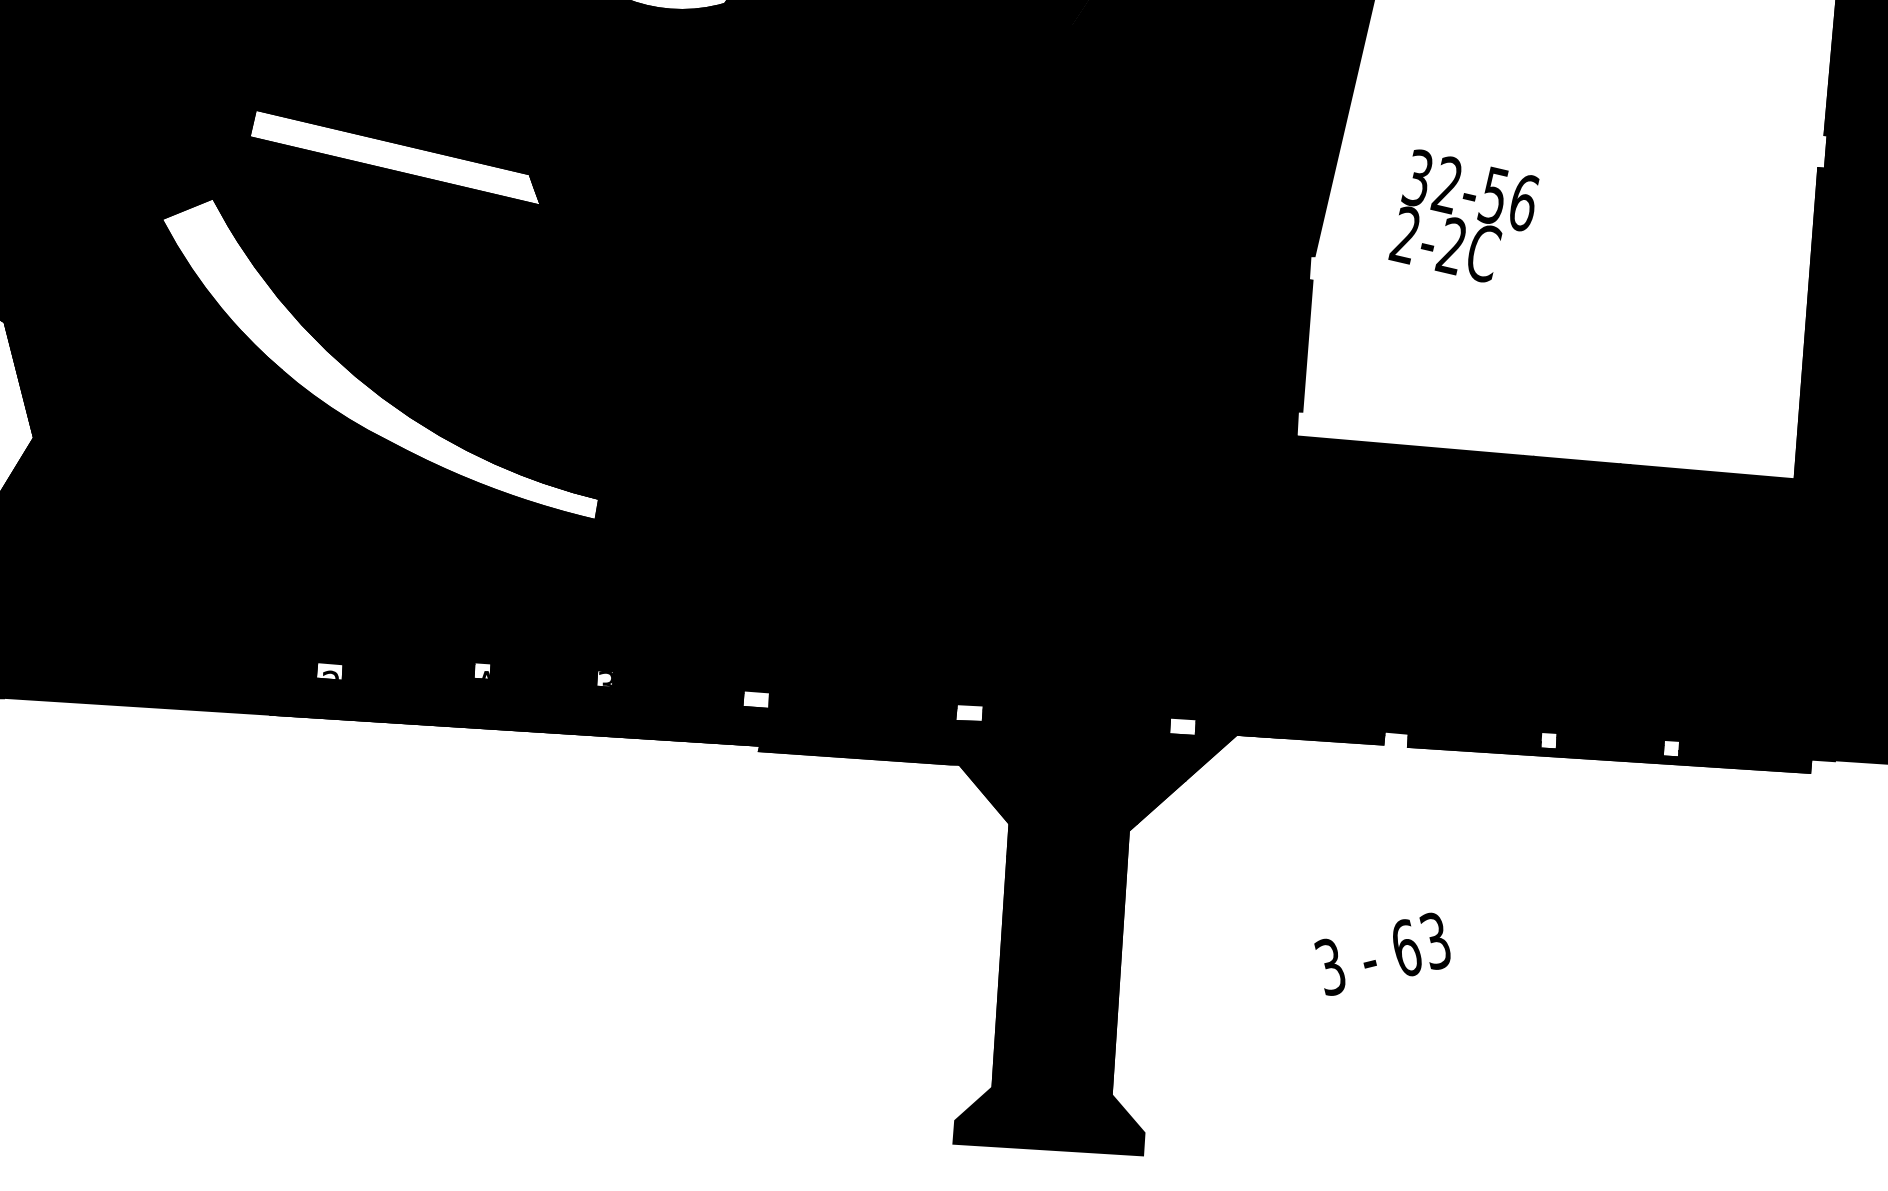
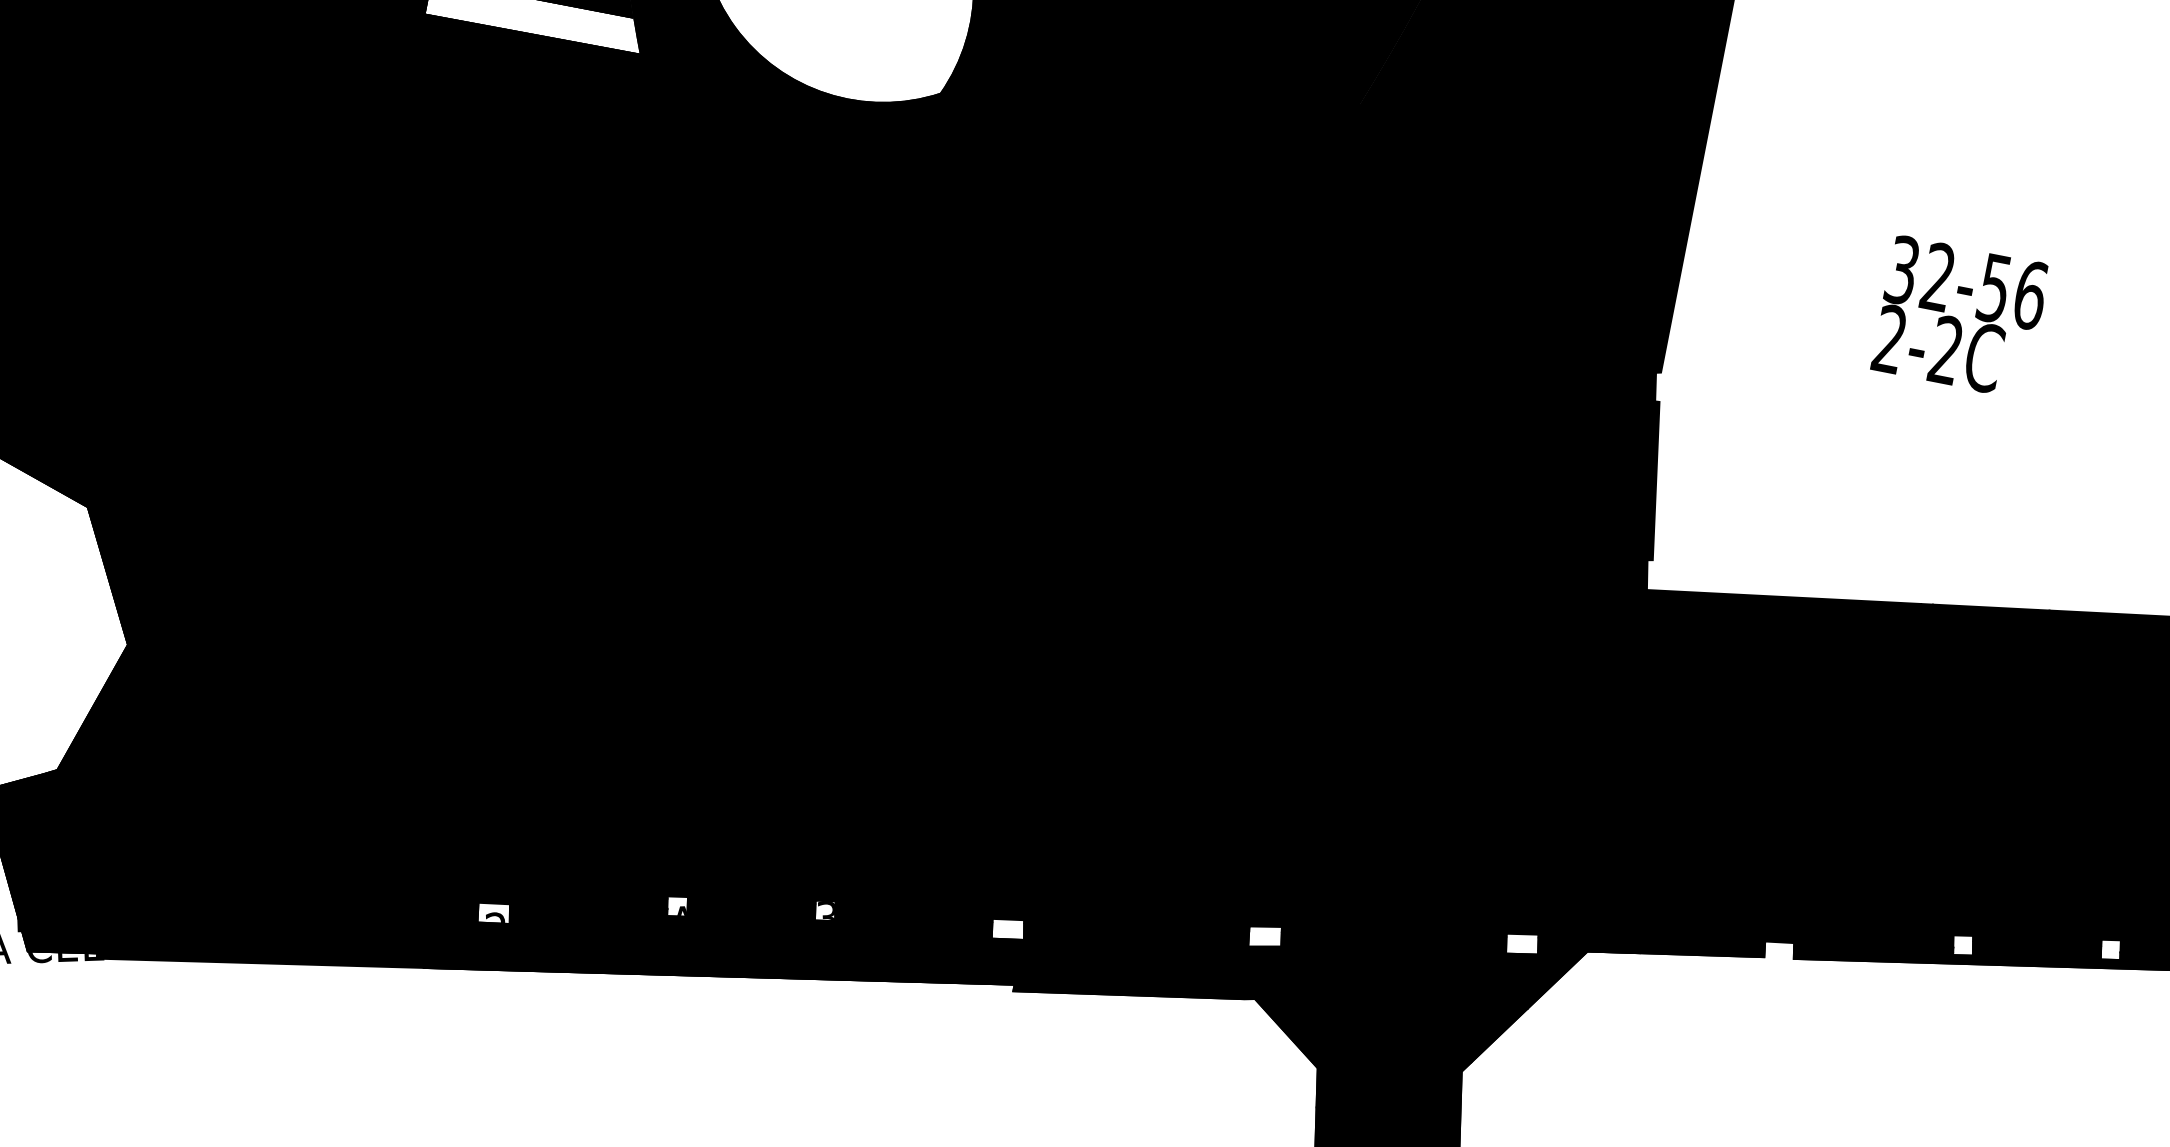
fill: (394, 157) -> (550, 292), added
text: (1463, 215) -> (1958, 313), moved
fill: (380, 358) -> (541, 534), added

